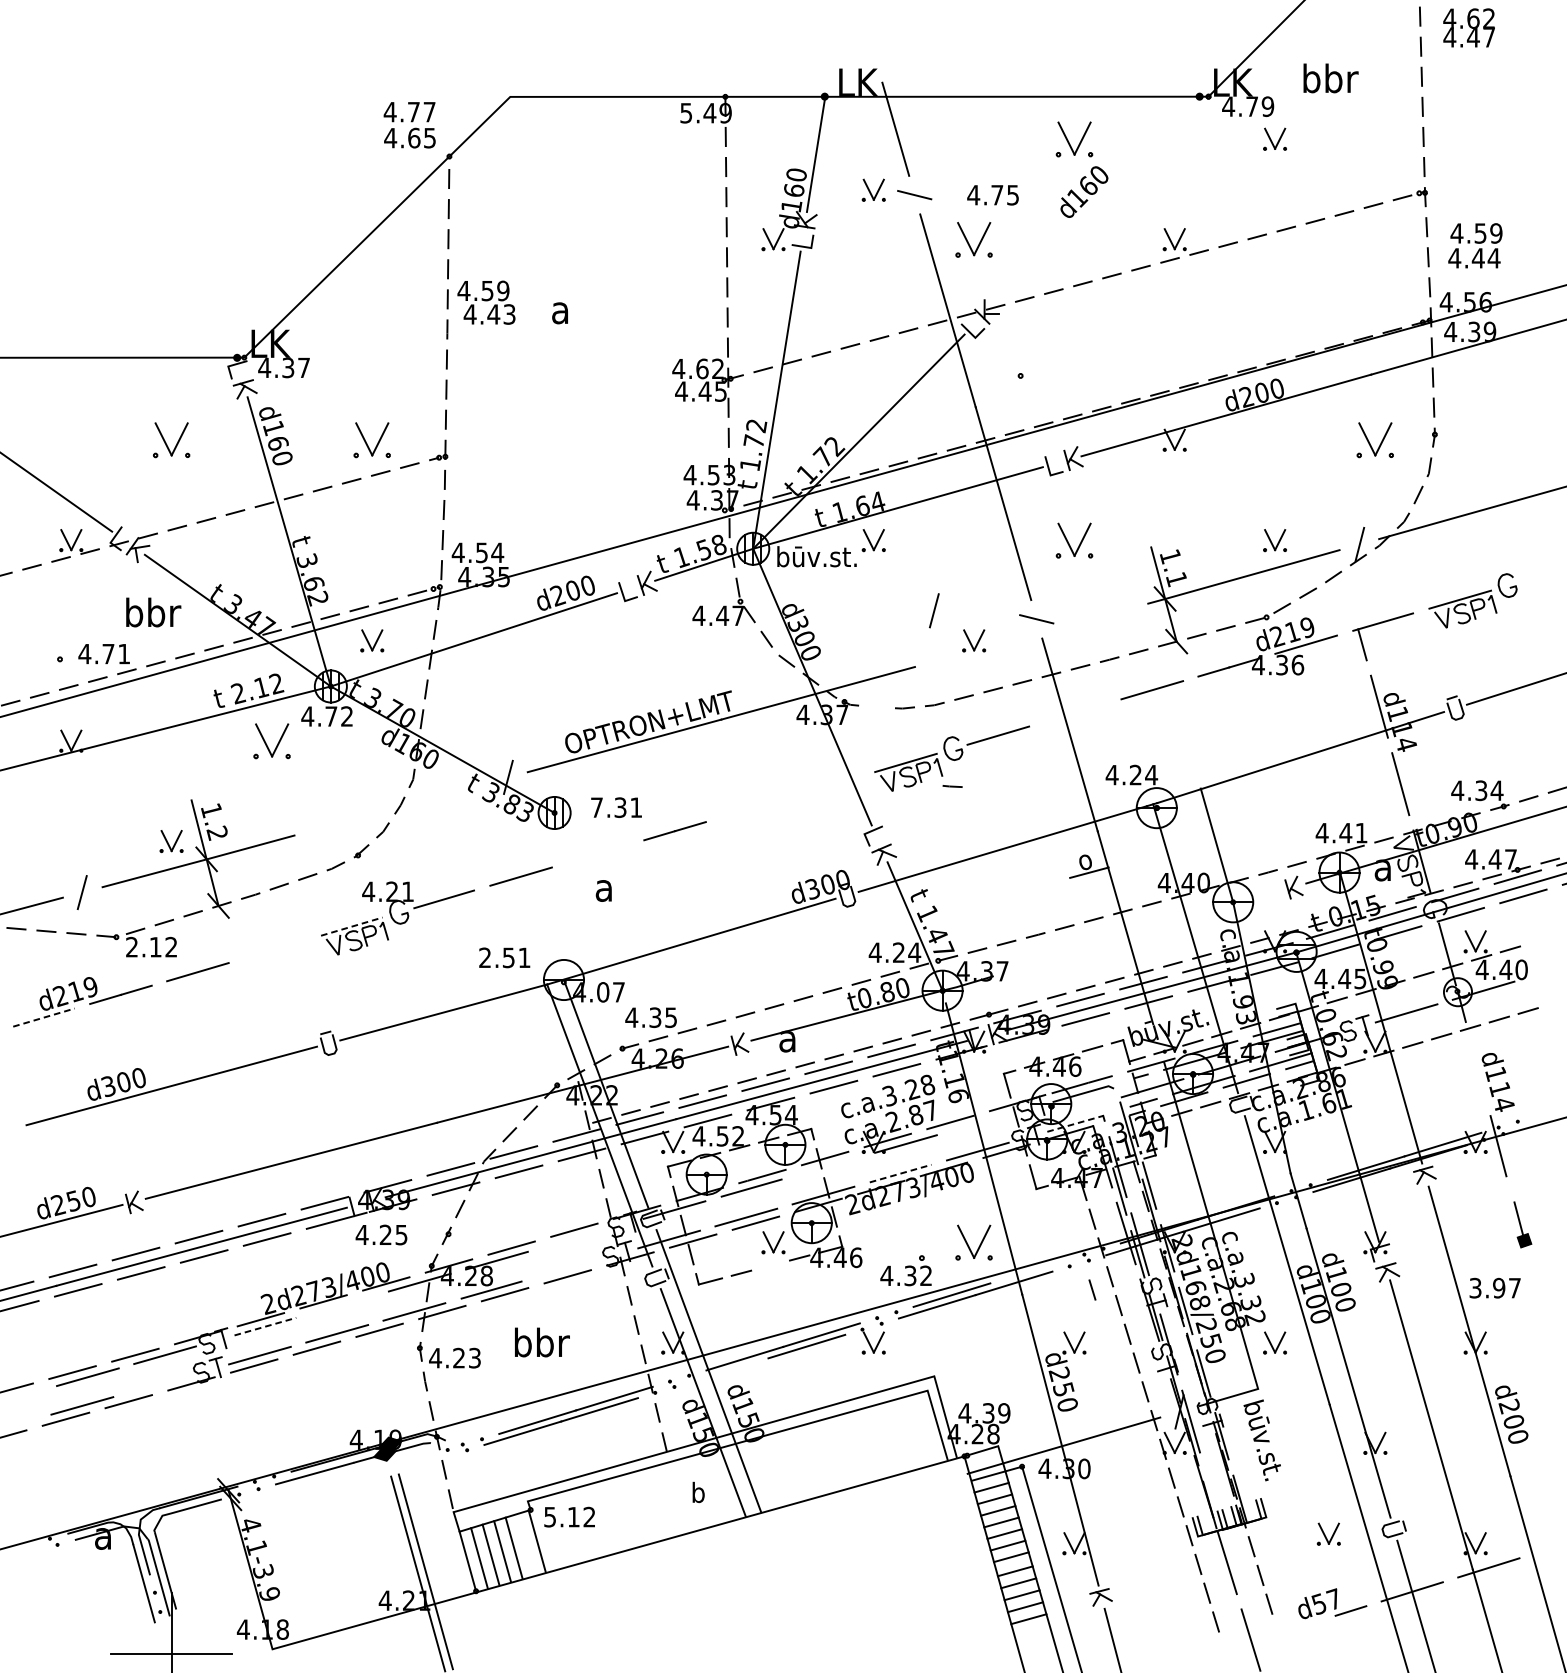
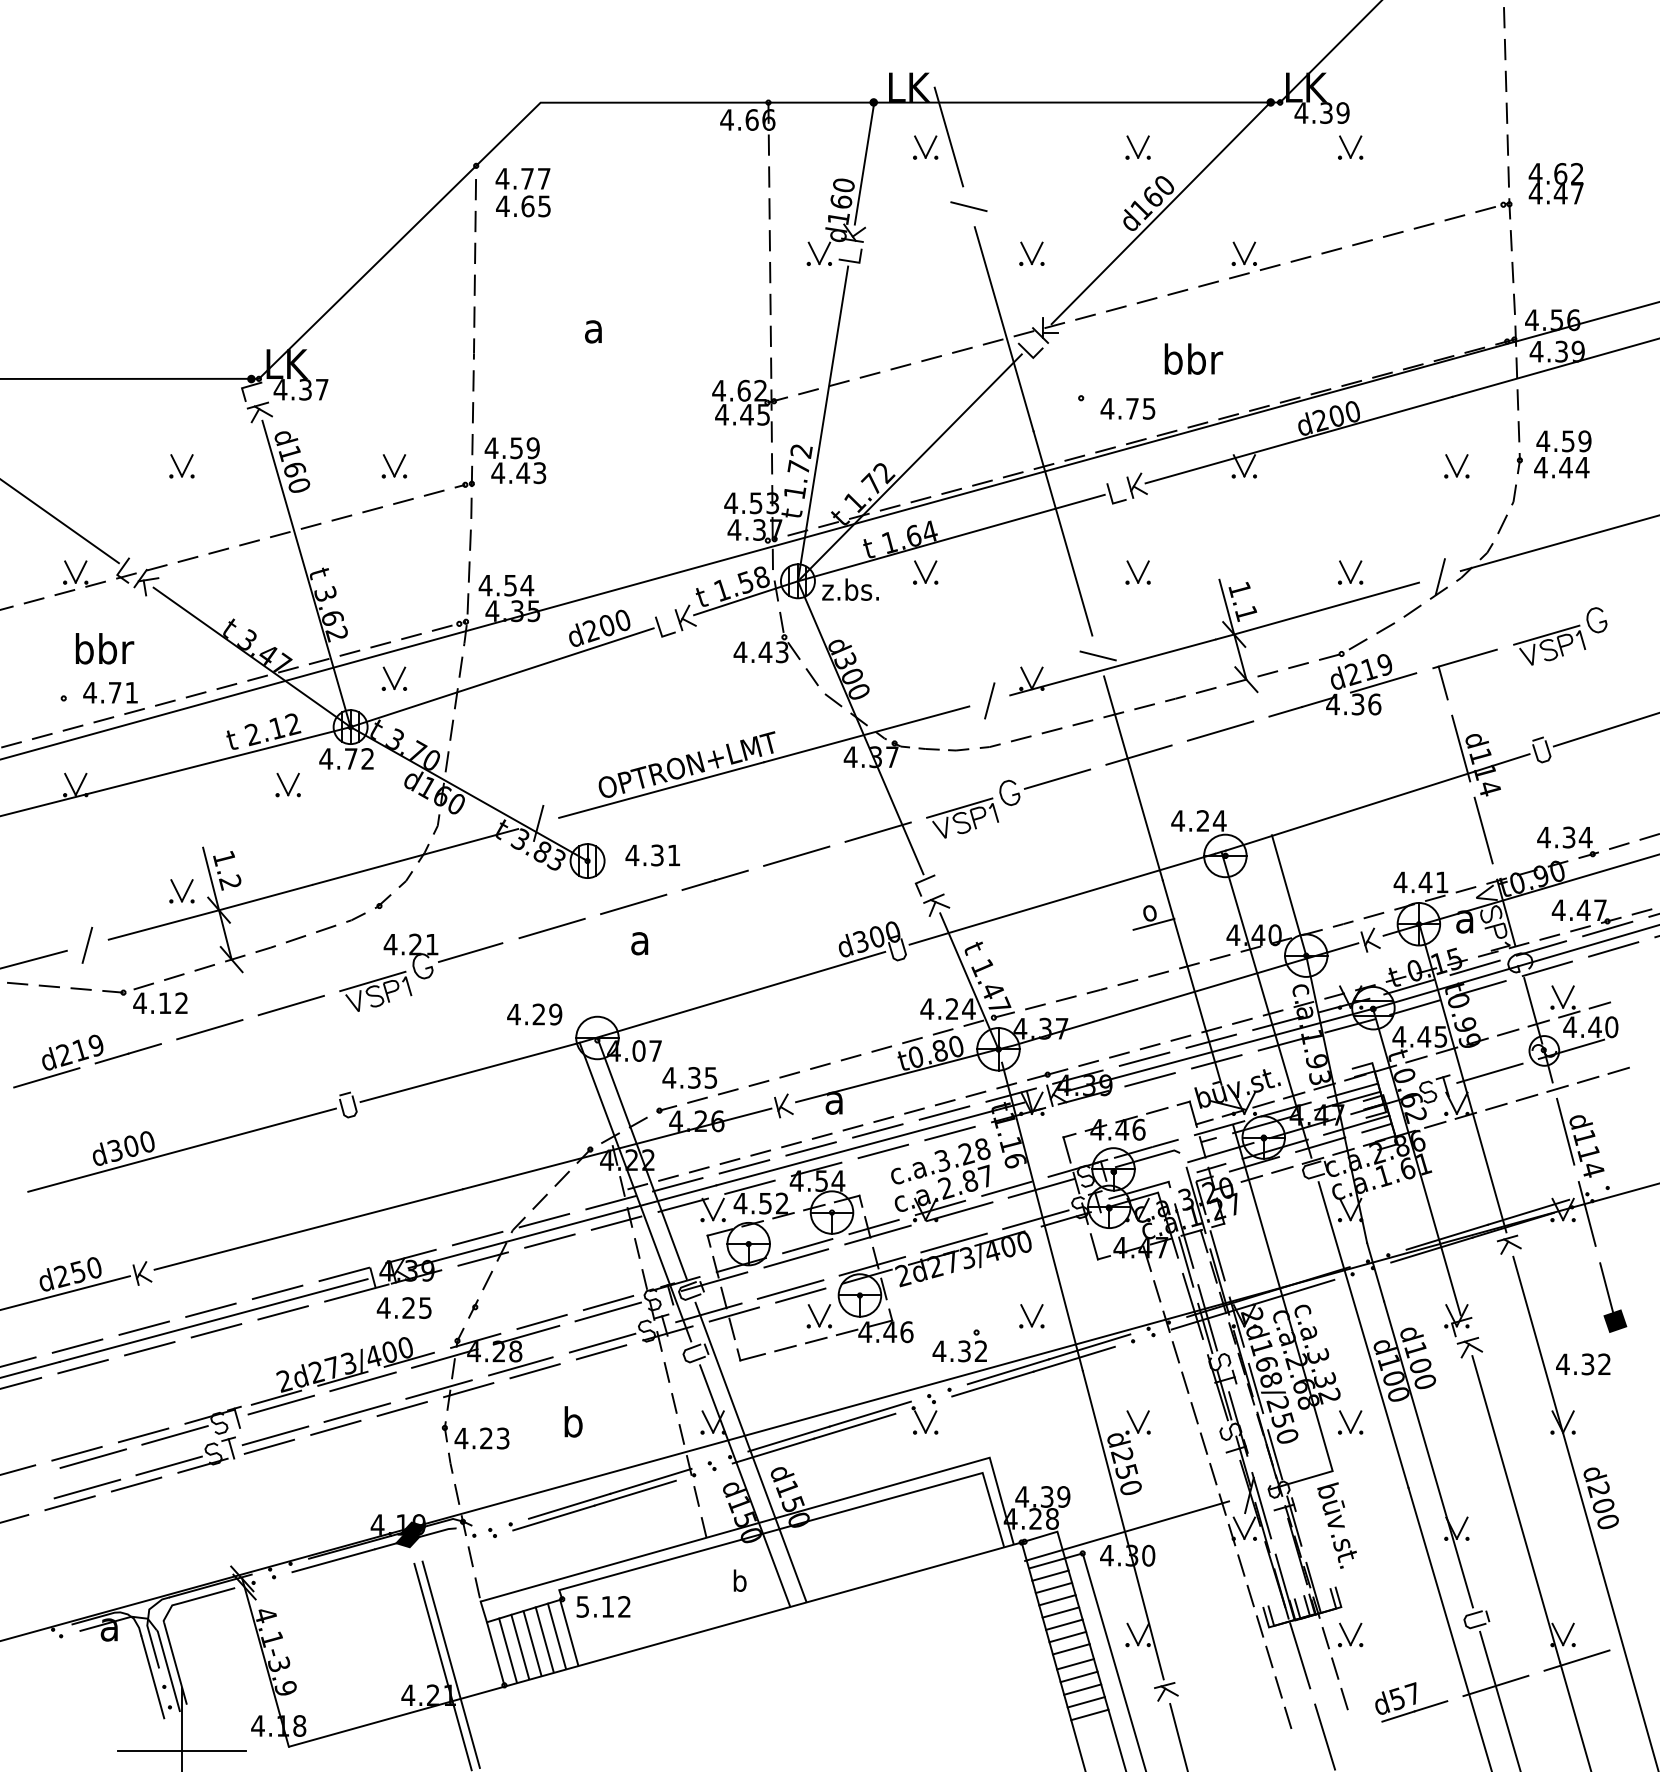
text: (1468, 27) -> (1555, 183), moved
text: (1330, 77) -> (1193, 358), moved
text: (1252, 106) -> (1326, 112), 4.79 -> 4.39
text: (705, 112) -> (747, 119), 5.49 -> 4.66
text: (409, 125) -> (522, 192), moved
part: (1073, 139) -> (1137, 147), size x0.62
part: (873, 190) -> (925, 147), moved
text: (992, 194) -> (1127, 408), moved
line: (1095, 201) -> (1160, 213), added
part: (973, 239) -> (1031, 253), size x0.62
text: (1475, 245) -> (1562, 454), moved
text: (486, 302) -> (515, 460), moved
part: (171, 440) -> (181, 466), size x0.62
part: (372, 440) -> (394, 466), size x0.62
part: (1375, 440) -> (1456, 466), size x0.62
part: (1073, 540) -> (1137, 572), size x0.62
text: (816, 556) -> (864, 589), būv.st. -> z.bs.
line: (934, 610) -> (989, 700), moved
text: (153, 612) -> (104, 648), moved
text: (738, 616) -> (782, 652), 4.47 -> 4.43
line: (1050, 630) -> (1112, 667), added
line: (1074, 712) -> (1138, 754), added
part: (271, 740) -> (287, 784), size x0.62
line: (828, 785) -> (877, 831), added
line: (952, 785) -> (928, 748), moved
text: (597, 807) -> (632, 855), 7.31 -> 4.31
line: (751, 807) -> (796, 855), added
line: (392, 808) -> (415, 856), added
line: (597, 853) -> (633, 904), added
line: (352, 926) -> (373, 981), dashed -> solid
line: (1138, 933) -> (1205, 988), added
text: (131, 946) -> (139, 1002), 2.12 -> 4.12
line: (274, 949) -> (290, 1005), added
text: (504, 957) -> (534, 1014), 2.51 -> 4.29
line: (44, 1017) -> (47, 1077), dashed -> solid
line: (1477, 1068) -> (1565, 1131), added
line: (983, 1122) -> (1041, 1188), added
line: (1075, 1124) -> (1139, 1190), dashed -> solid
line: (828, 1165) -> (877, 1234), added
line: (901, 1173) -> (954, 1242), dashed -> solid
part: (1523, 1225) -> (1613, 1297), size x1.43
line: (573, 1238) -> (607, 1311), added
part: (973, 1242) -> (1031, 1316), size x0.62
line: (770, 1265) -> (816, 1340), added
line: (568, 1267) -> (602, 1342), added
line: (1028, 1271) -> (1089, 1346), added
text: (1494, 1288) -> (1583, 1364), 3.97 -> 4.32
line: (1092, 1290) -> (1157, 1366), removed
line: (342, 1304) -> (362, 1381), added
line: (265, 1326) -> (281, 1404), dashed -> solid
text: (542, 1342) -> (574, 1421), bbr -> b
line: (730, 1369) -> (773, 1450), added
line: (158, 1383) -> (168, 1465), added
line: (1212, 1498) -> (1284, 1587), added
part: (1328, 1533) -> (1350, 1634), moved
line: (525, 1544) -> (556, 1635), added
line: (1320, 1620) -> (1398, 1716), added

